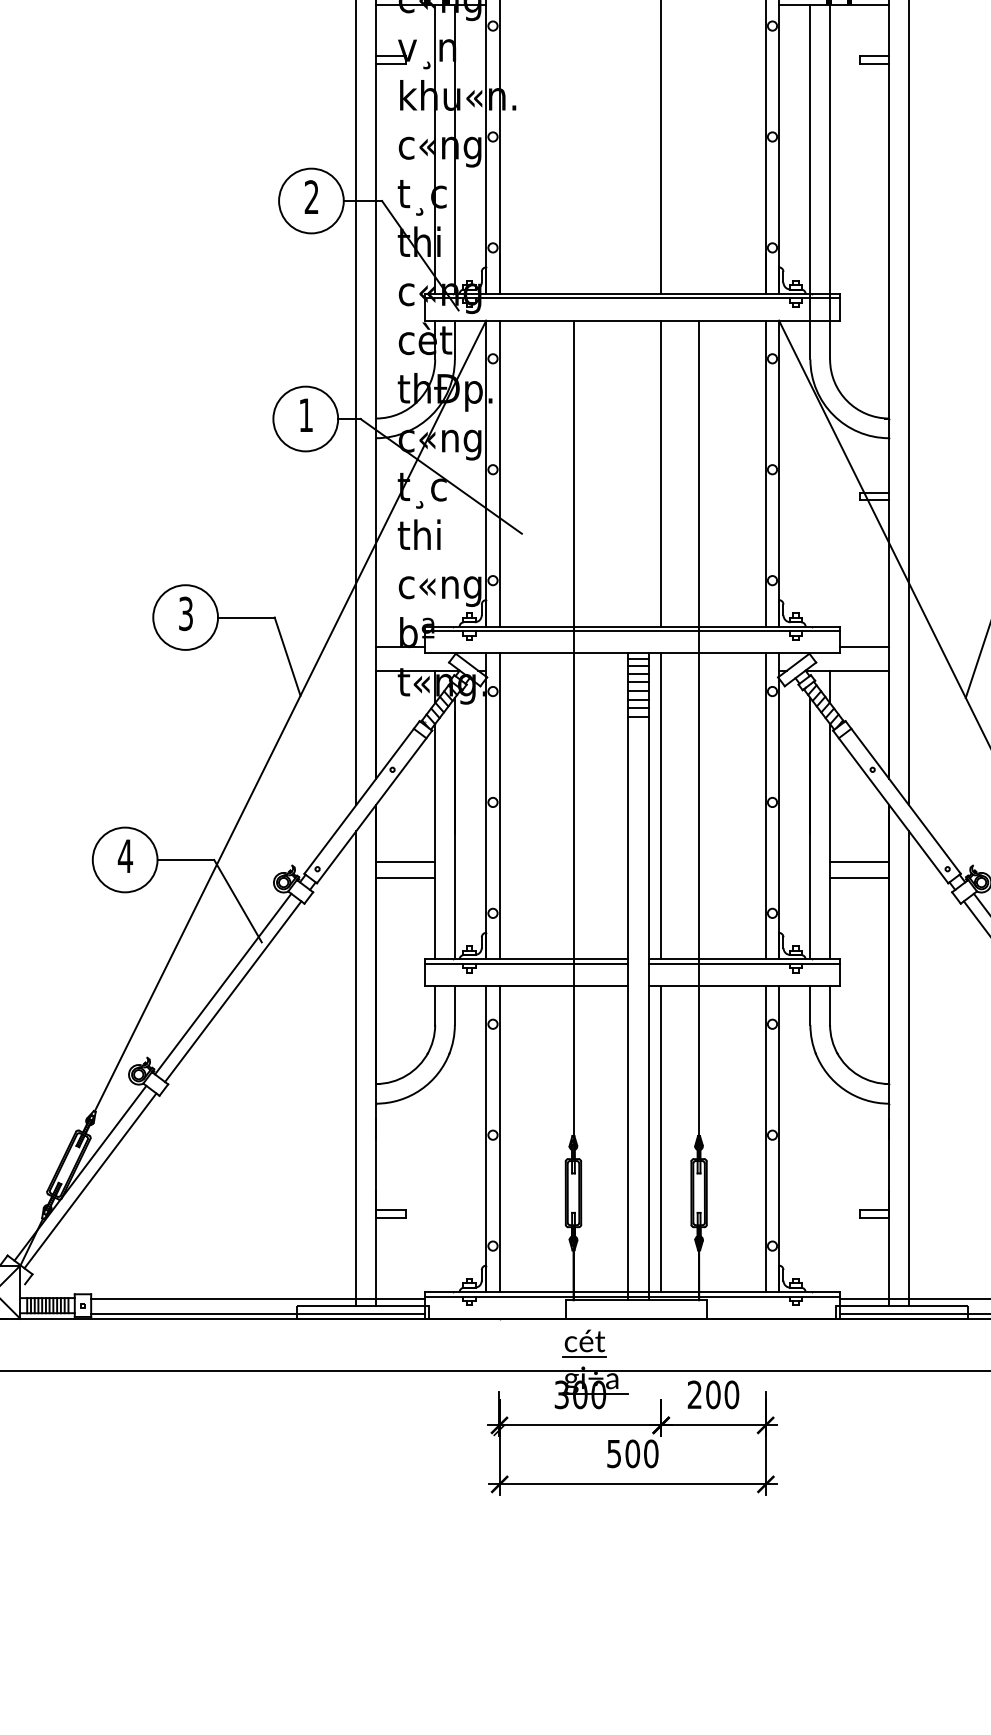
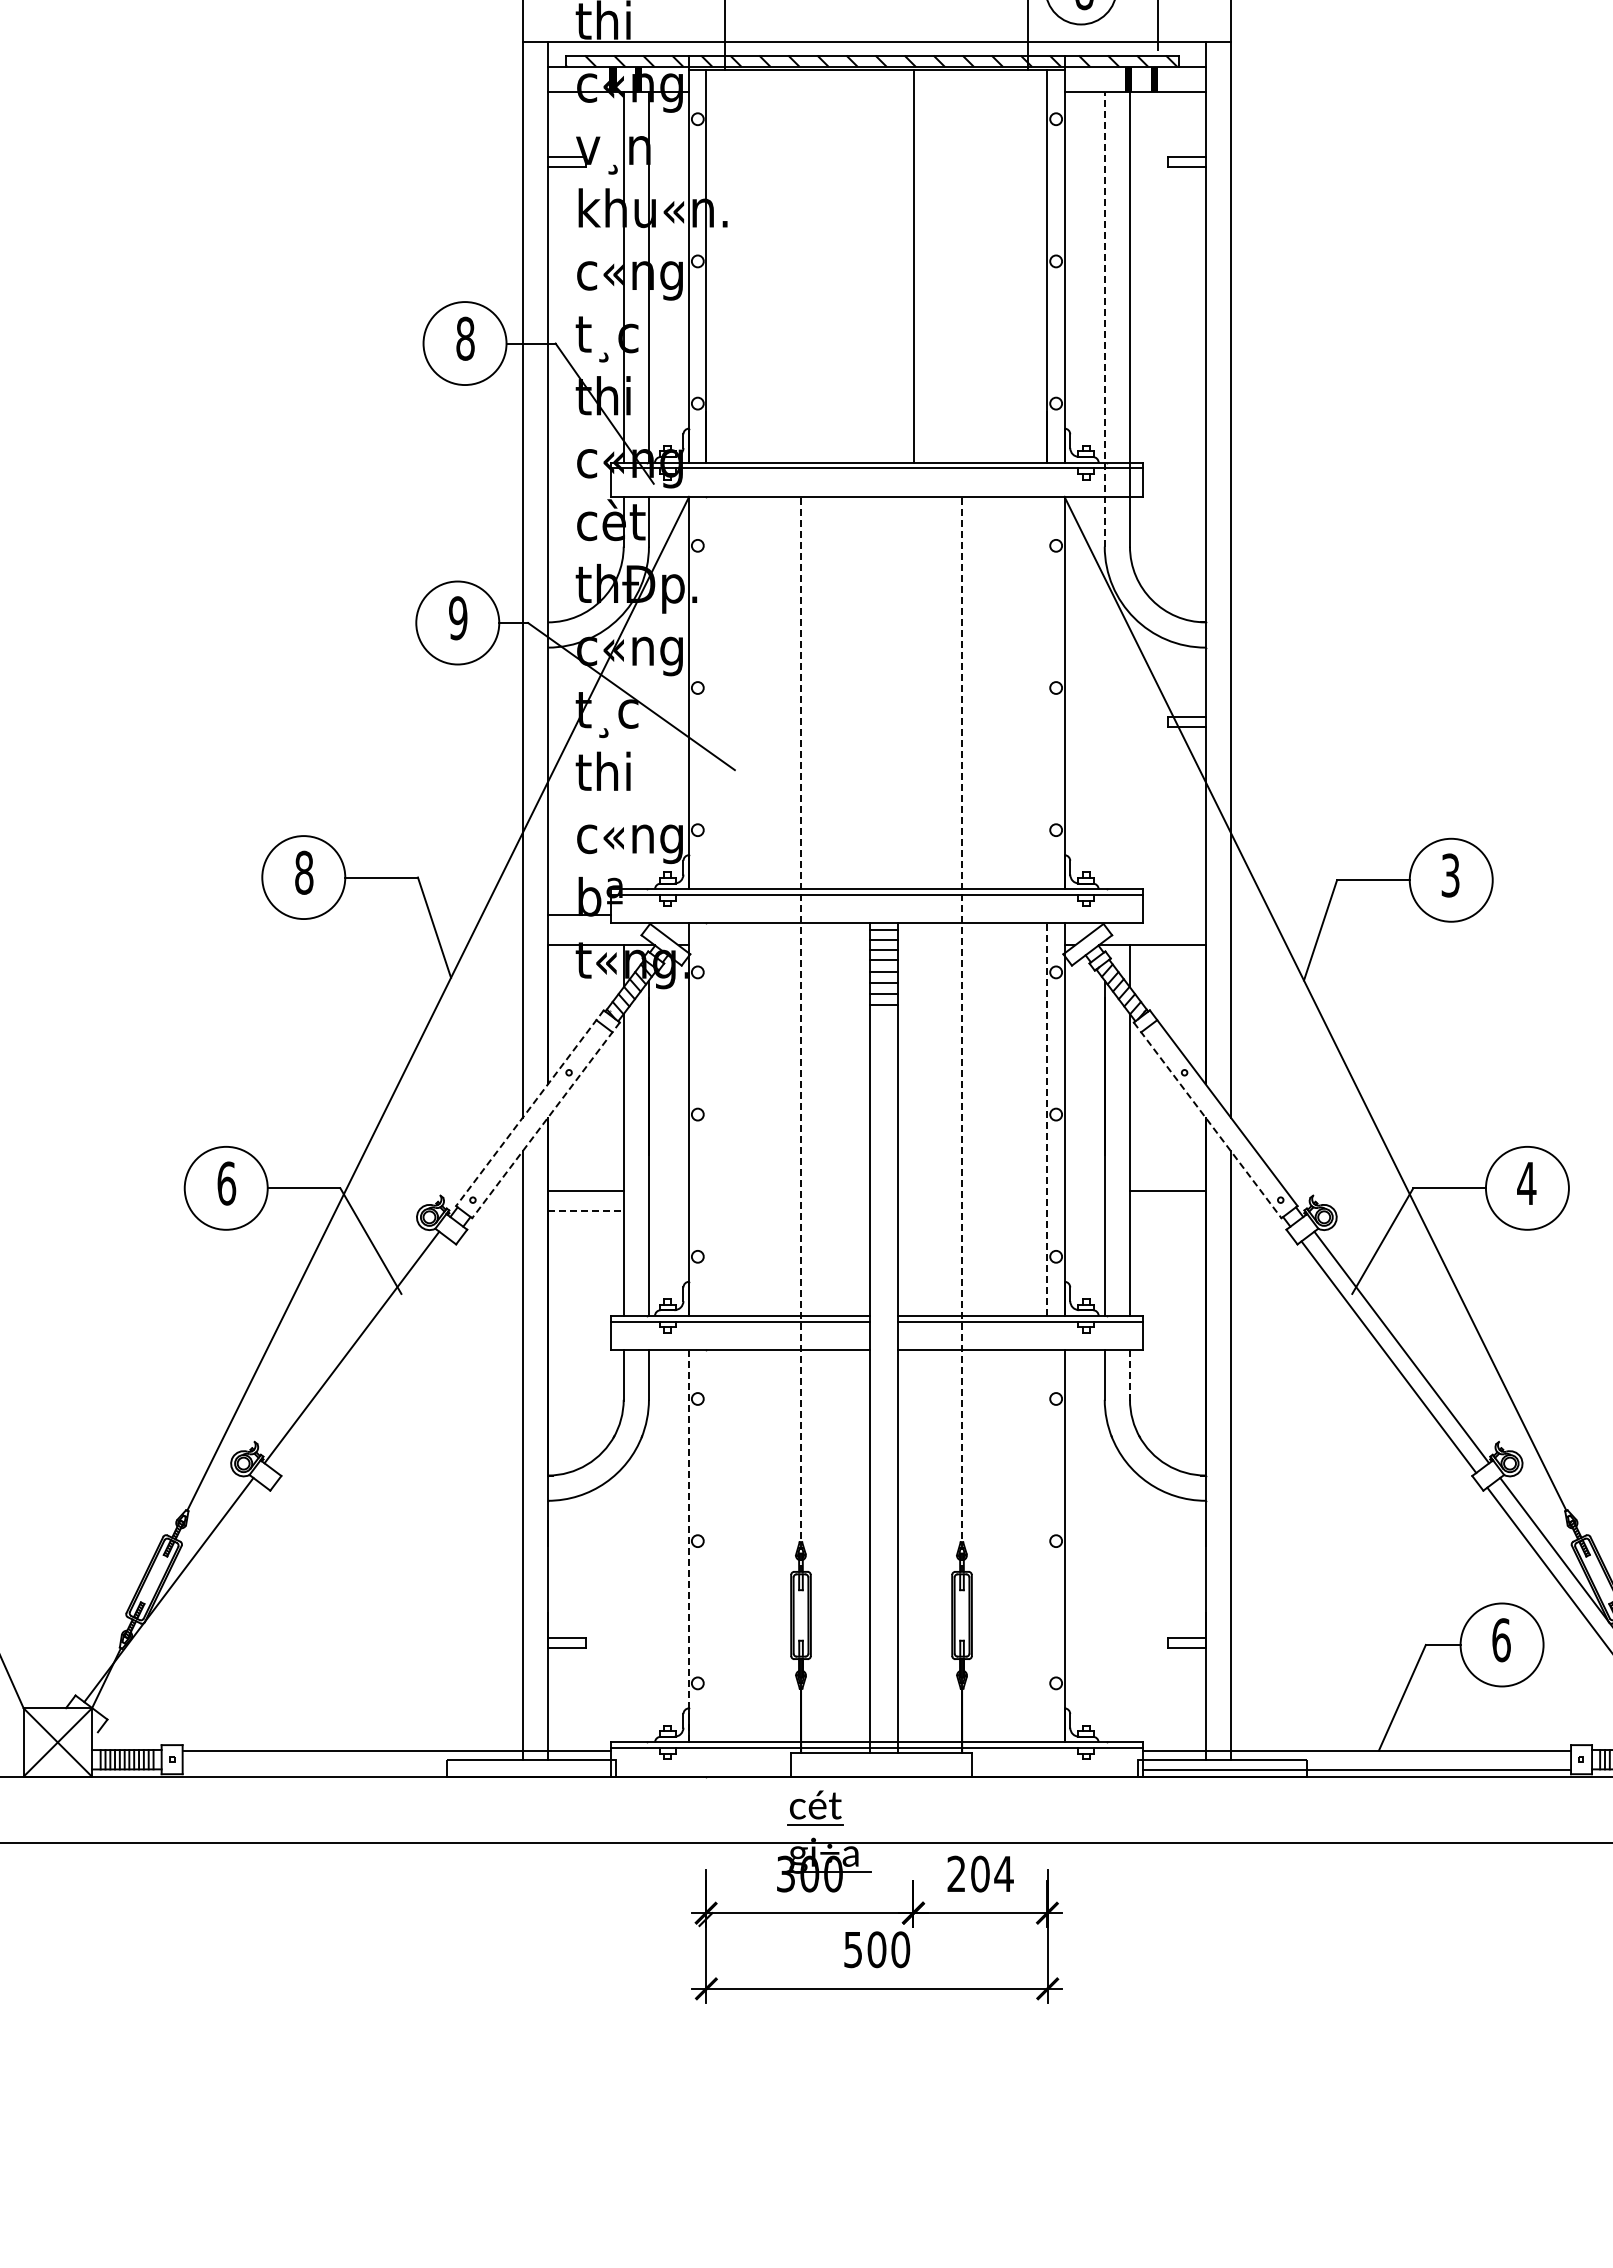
line: (810, 181) -> (1104, 318), solid -> dashed
text: (311, 197) -> (465, 338), 2 -> 8
text: (306, 415) -> (458, 618), 1 -> 9
line: (499, 473) -> (706, 692), removed
line: (661, 473) -> (913, 692), removed
line: (765, 473) -> (1047, 692), removed
text: (186, 613) -> (304, 872), 3 -> 8
line: (864, 646) -> (1174, 914), removed
line: (573, 739) -> (801, 1034), solid -> dashed
line: (699, 739) -> (962, 1034), solid -> dashed
line: (361, 797) -> (529, 1108), solid -> dashed
line: (499, 806) -> (706, 1119), removed
line: (661, 806) -> (913, 1119), removed
line: (765, 806) -> (1047, 1119), solid -> dashed
line: (374, 807) -> (546, 1120), solid -> dashed
line: (890, 807) -> (1207, 1120), solid -> dashed
text: (125, 856) -> (226, 1183), 4 -> 6
line: (405, 878) -> (585, 1211), solid -> dashed
line: (859, 878) -> (1167, 1211), removed
line: (233, 991) -> (364, 1357), removed
line: (829, 1005) -> (1129, 1374), solid -> dashed
line: (486, 1139) -> (689, 1546), solid -> dashed
line: (499, 1139) -> (706, 1546), removed
line: (661, 1139) -> (913, 1546), removed
line: (765, 1139) -> (1047, 1546), removed
line: (90, 1180) -> (181, 1599), removed
line: (257, 1313) -> (396, 1769), removed
text: (731, 1394) -> (1003, 1873), 200 -> 204

